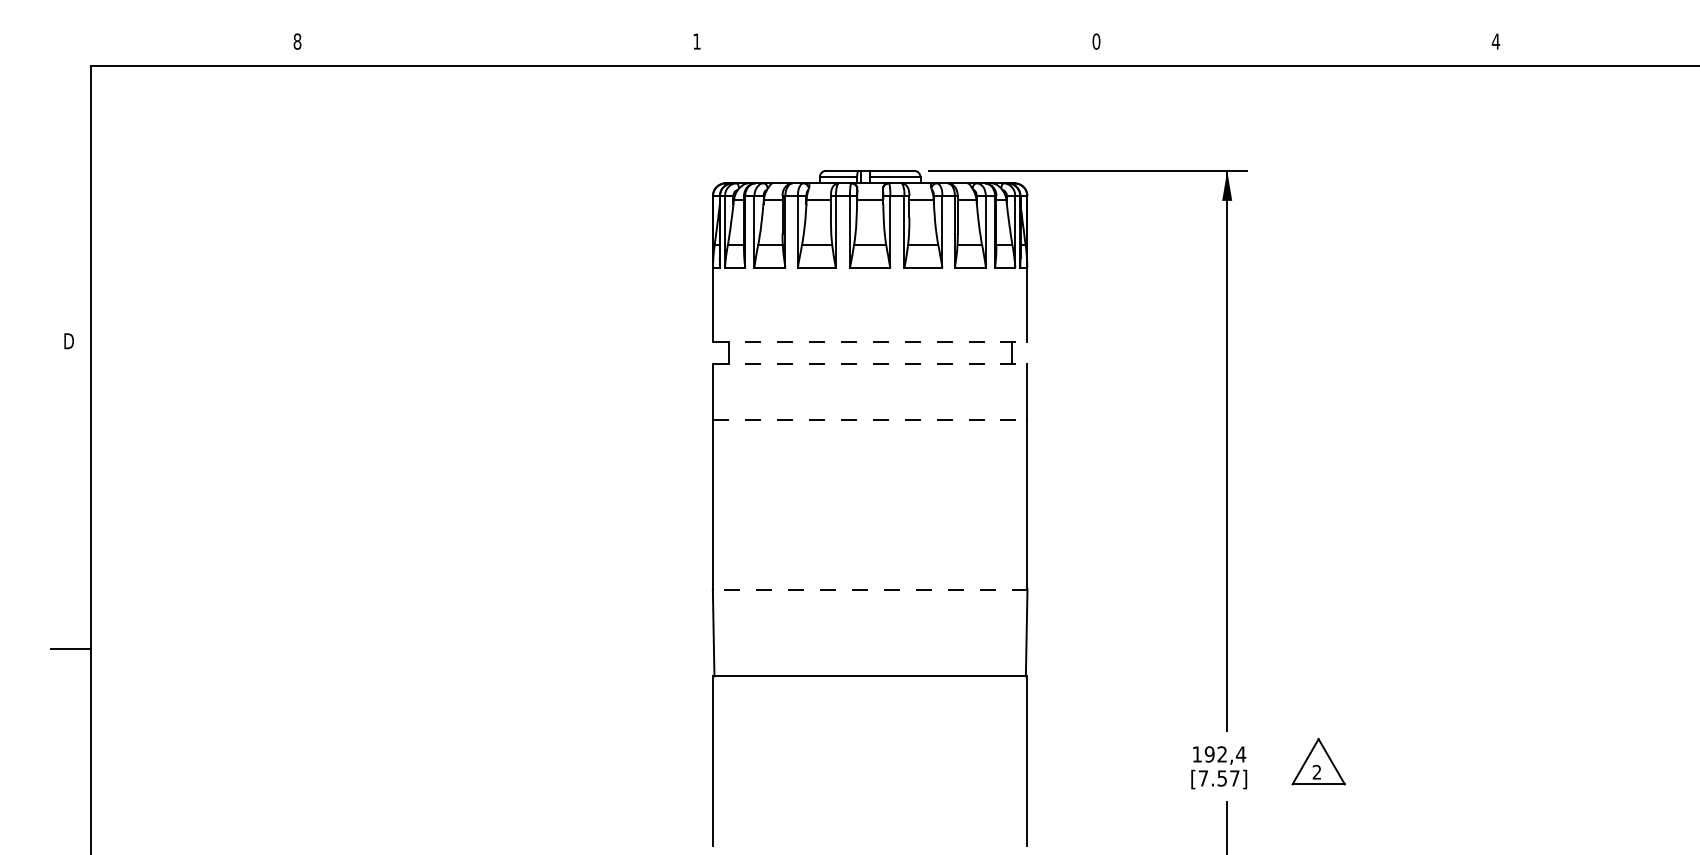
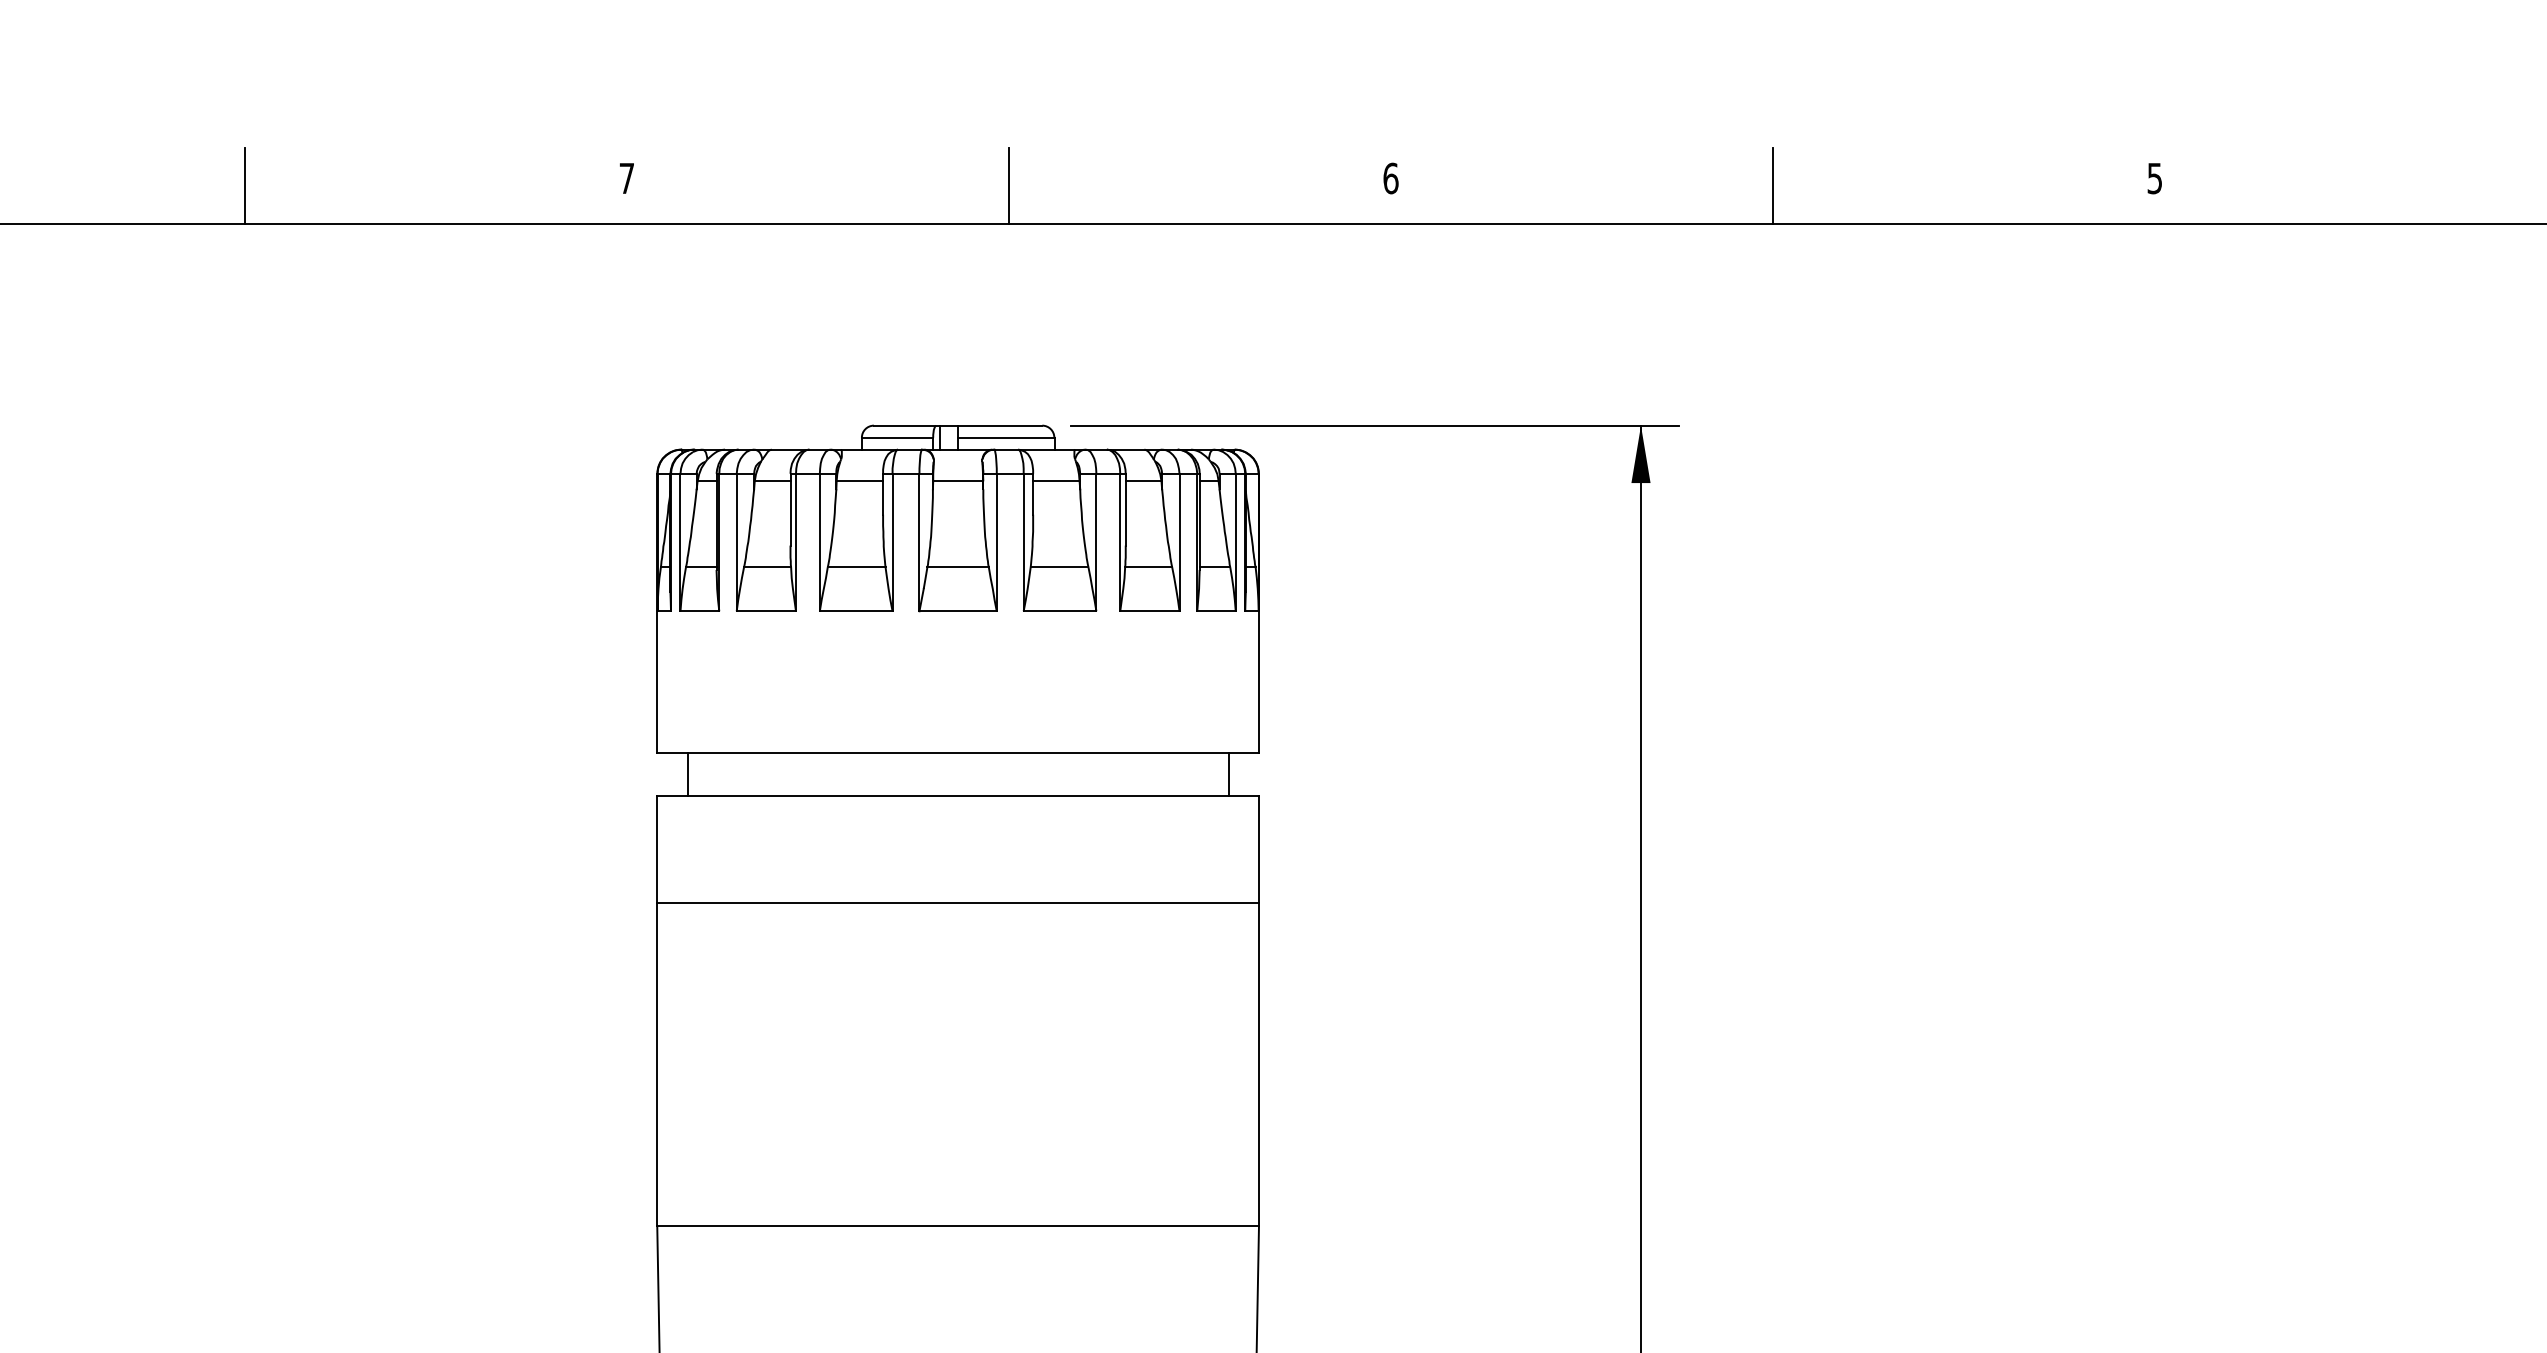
text: (696, 41) -> (625, 178), 1 -> 7
text: (1096, 41) -> (1390, 178), 0 -> 6
text: (1495, 41) -> (2154, 178), 4 -> 5
line: (497, 45) -> (245, 185), added
line: (896, 45) -> (1008, 185), added
line: (1296, 45) -> (1773, 185), added
line: (870, 342) -> (958, 753), dashed -> solid
line: (870, 364) -> (958, 796), dashed -> solid
line: (870, 420) -> (958, 903), dashed -> solid
line: (869, 589) -> (956, 1226), dashed -> solid

